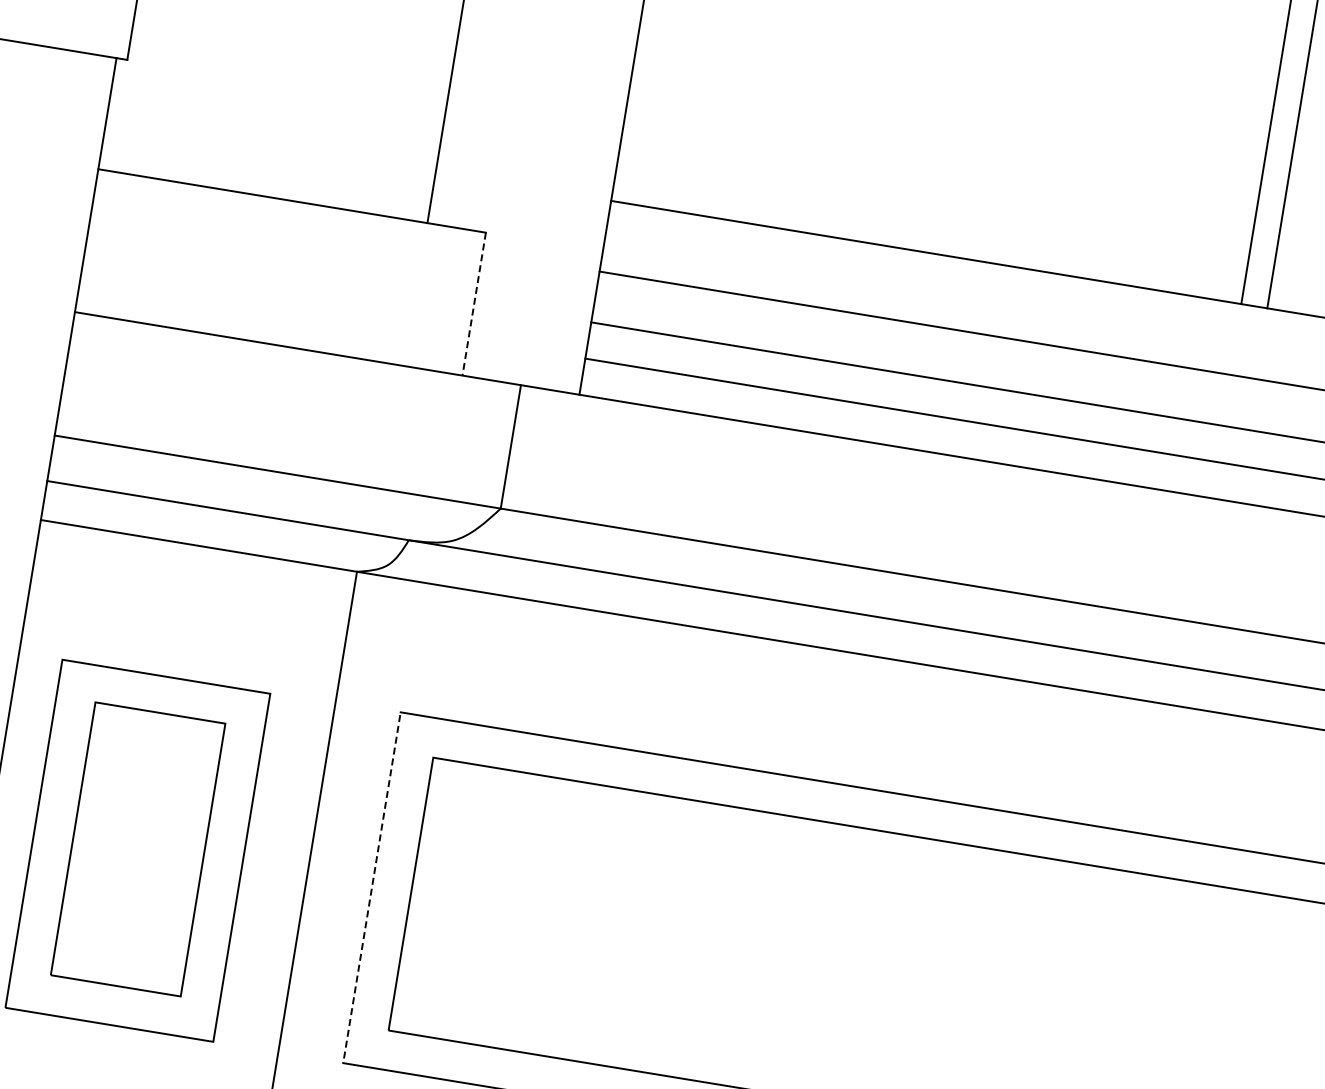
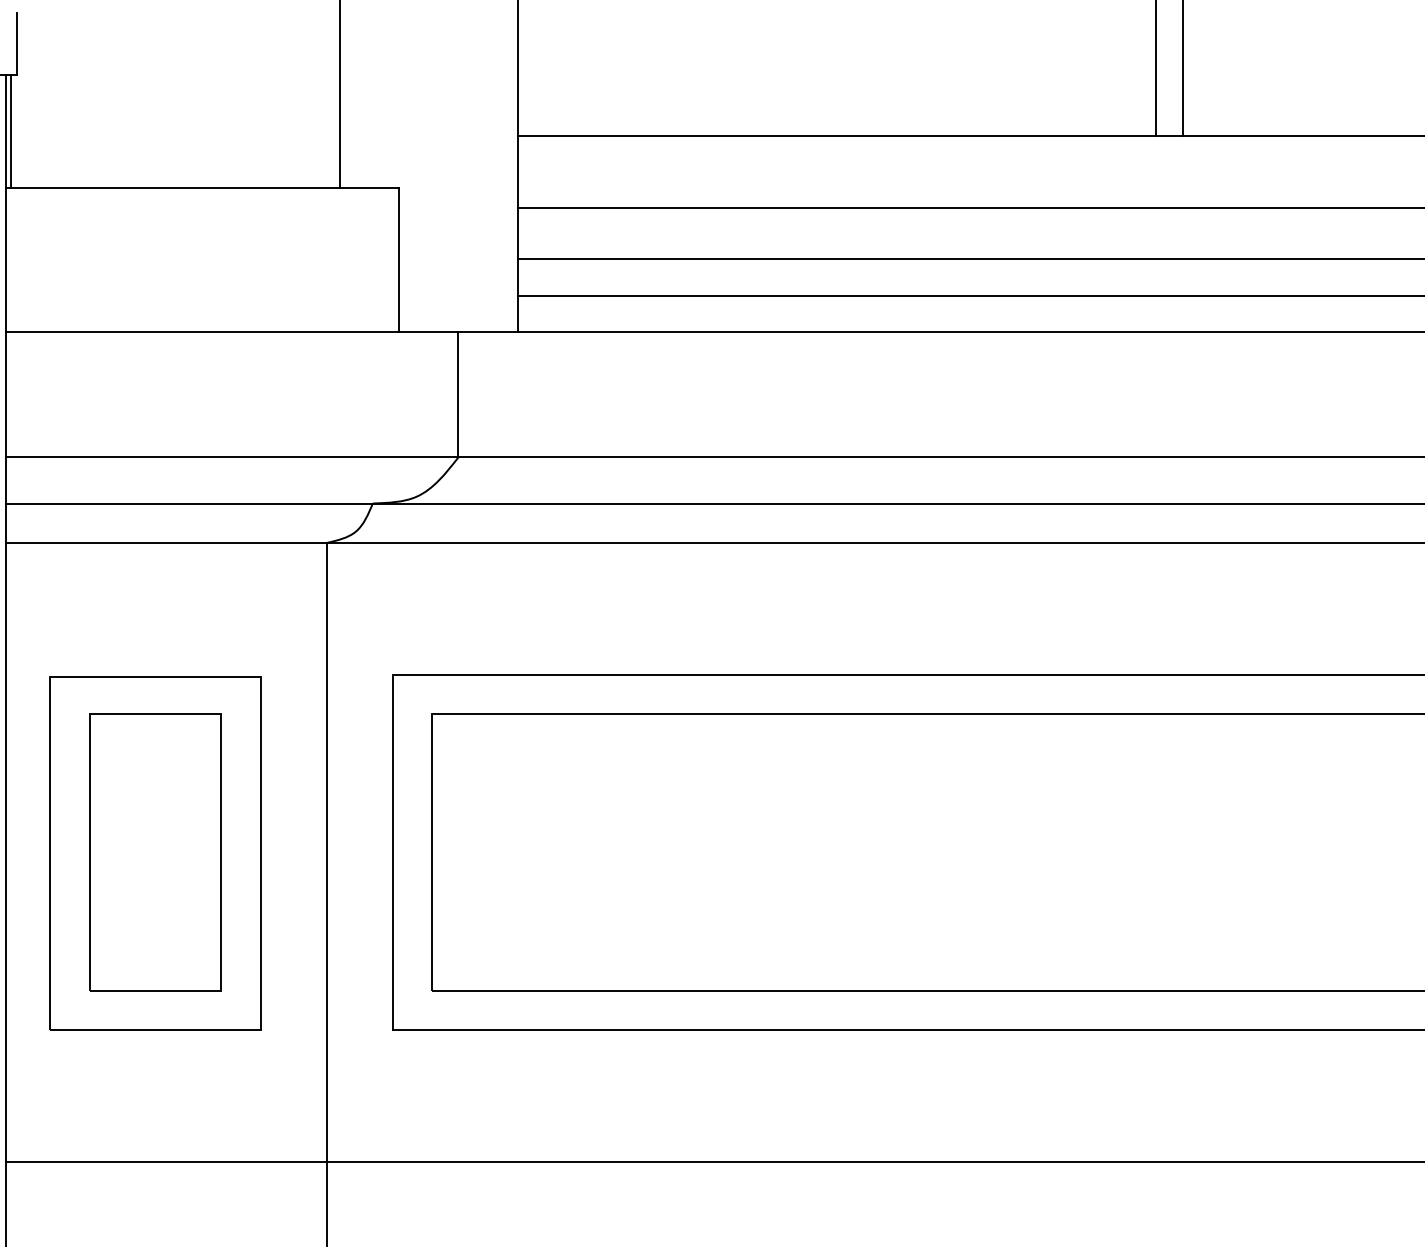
line: (111, 113) -> (10, 130), added
line: (474, 304) -> (399, 260), dashed -> solid
line: (371, 889) -> (392, 854), dashed -> solid

